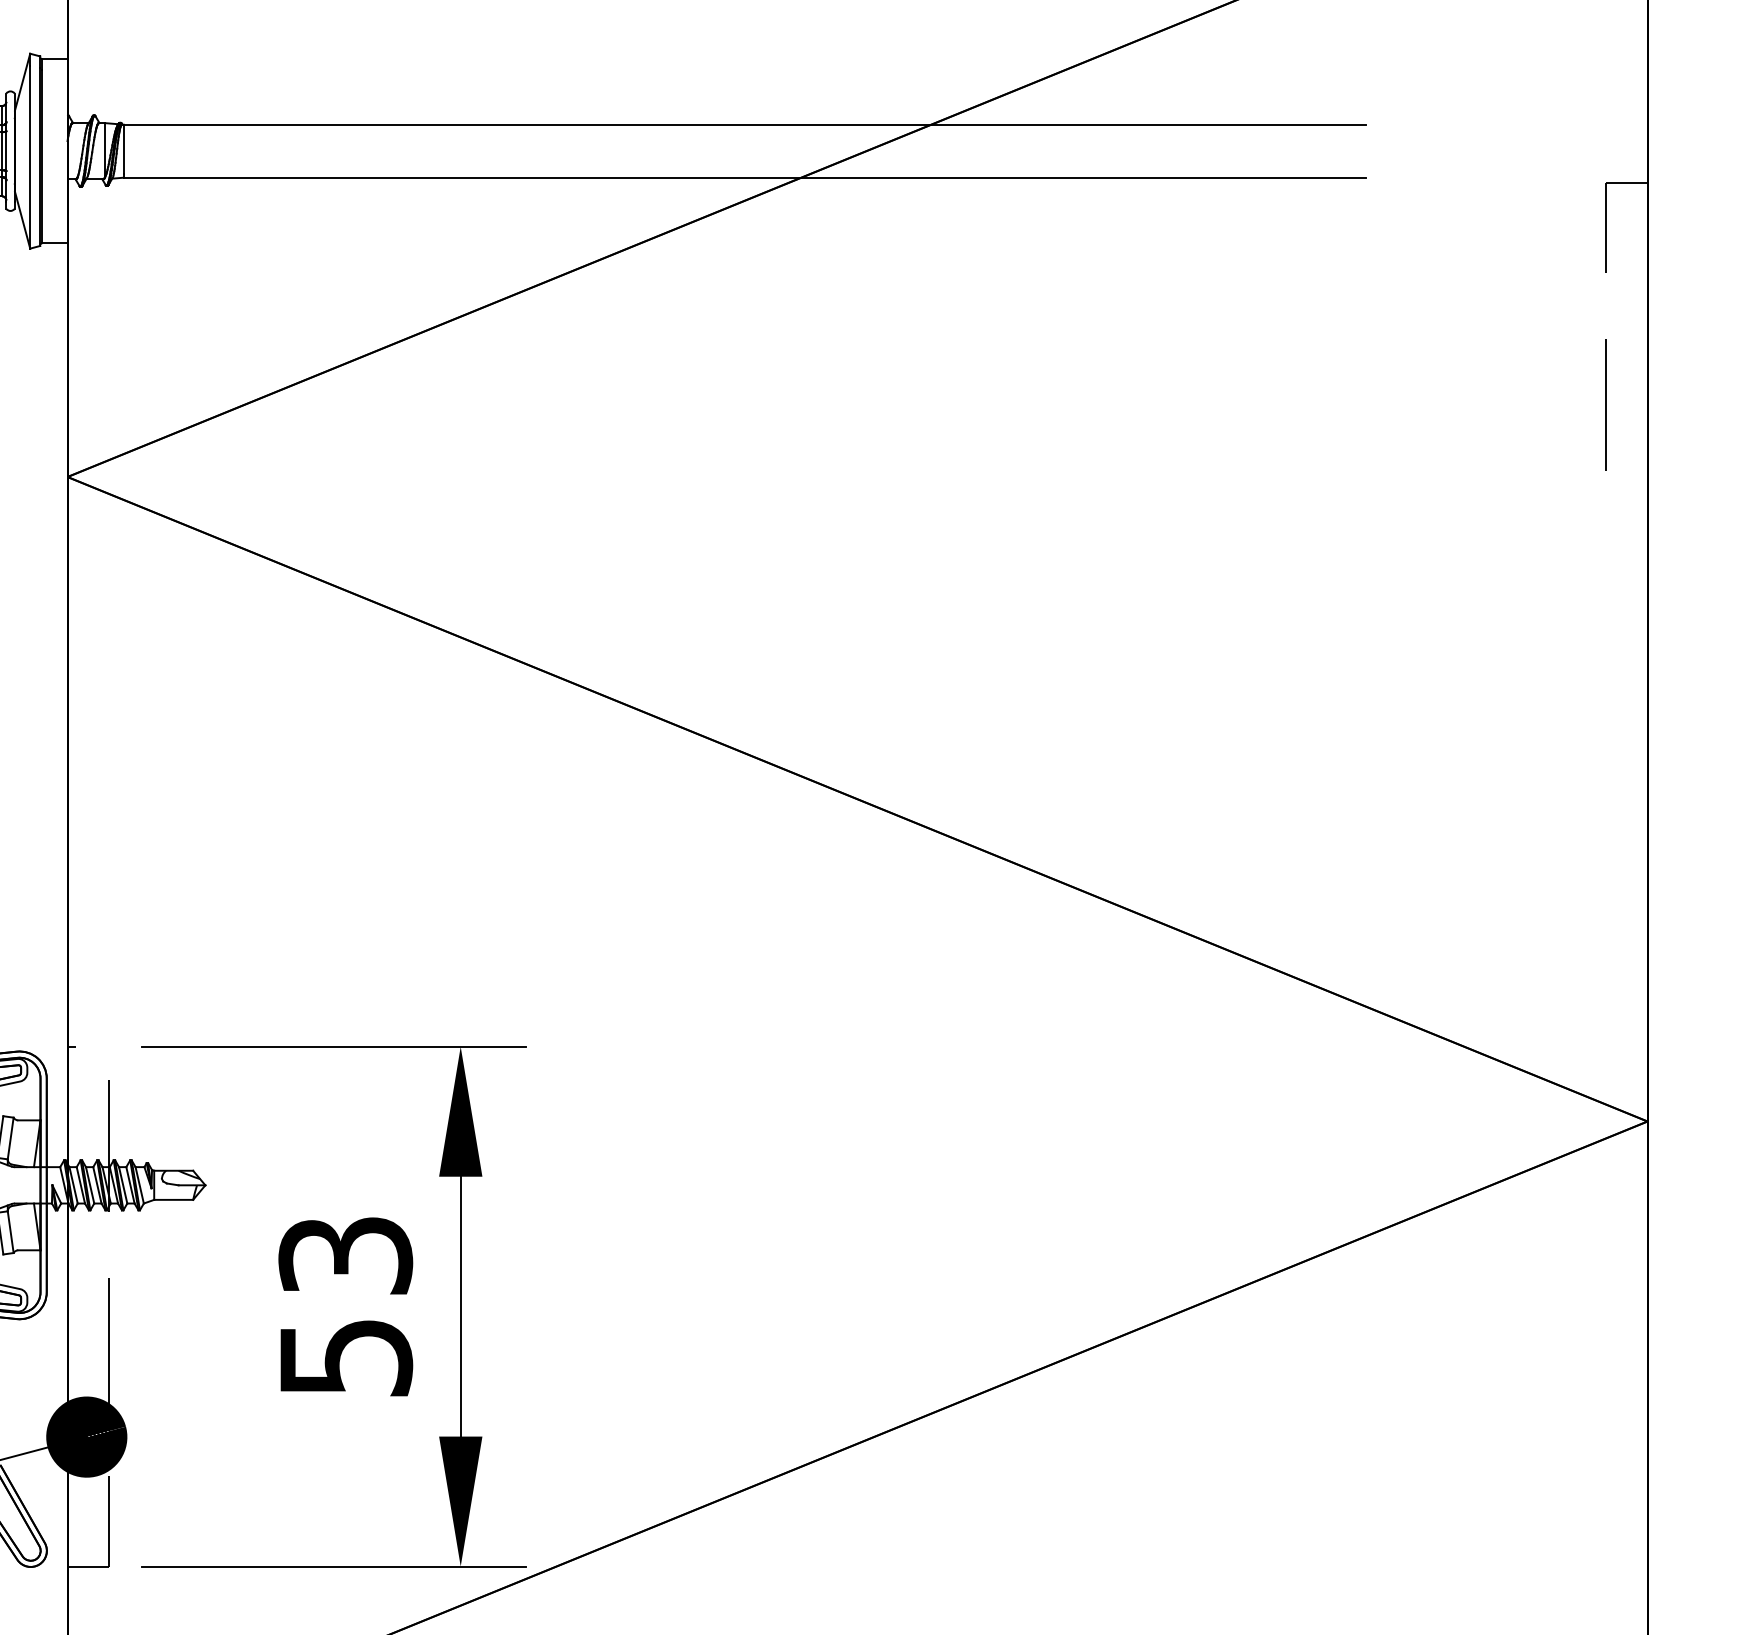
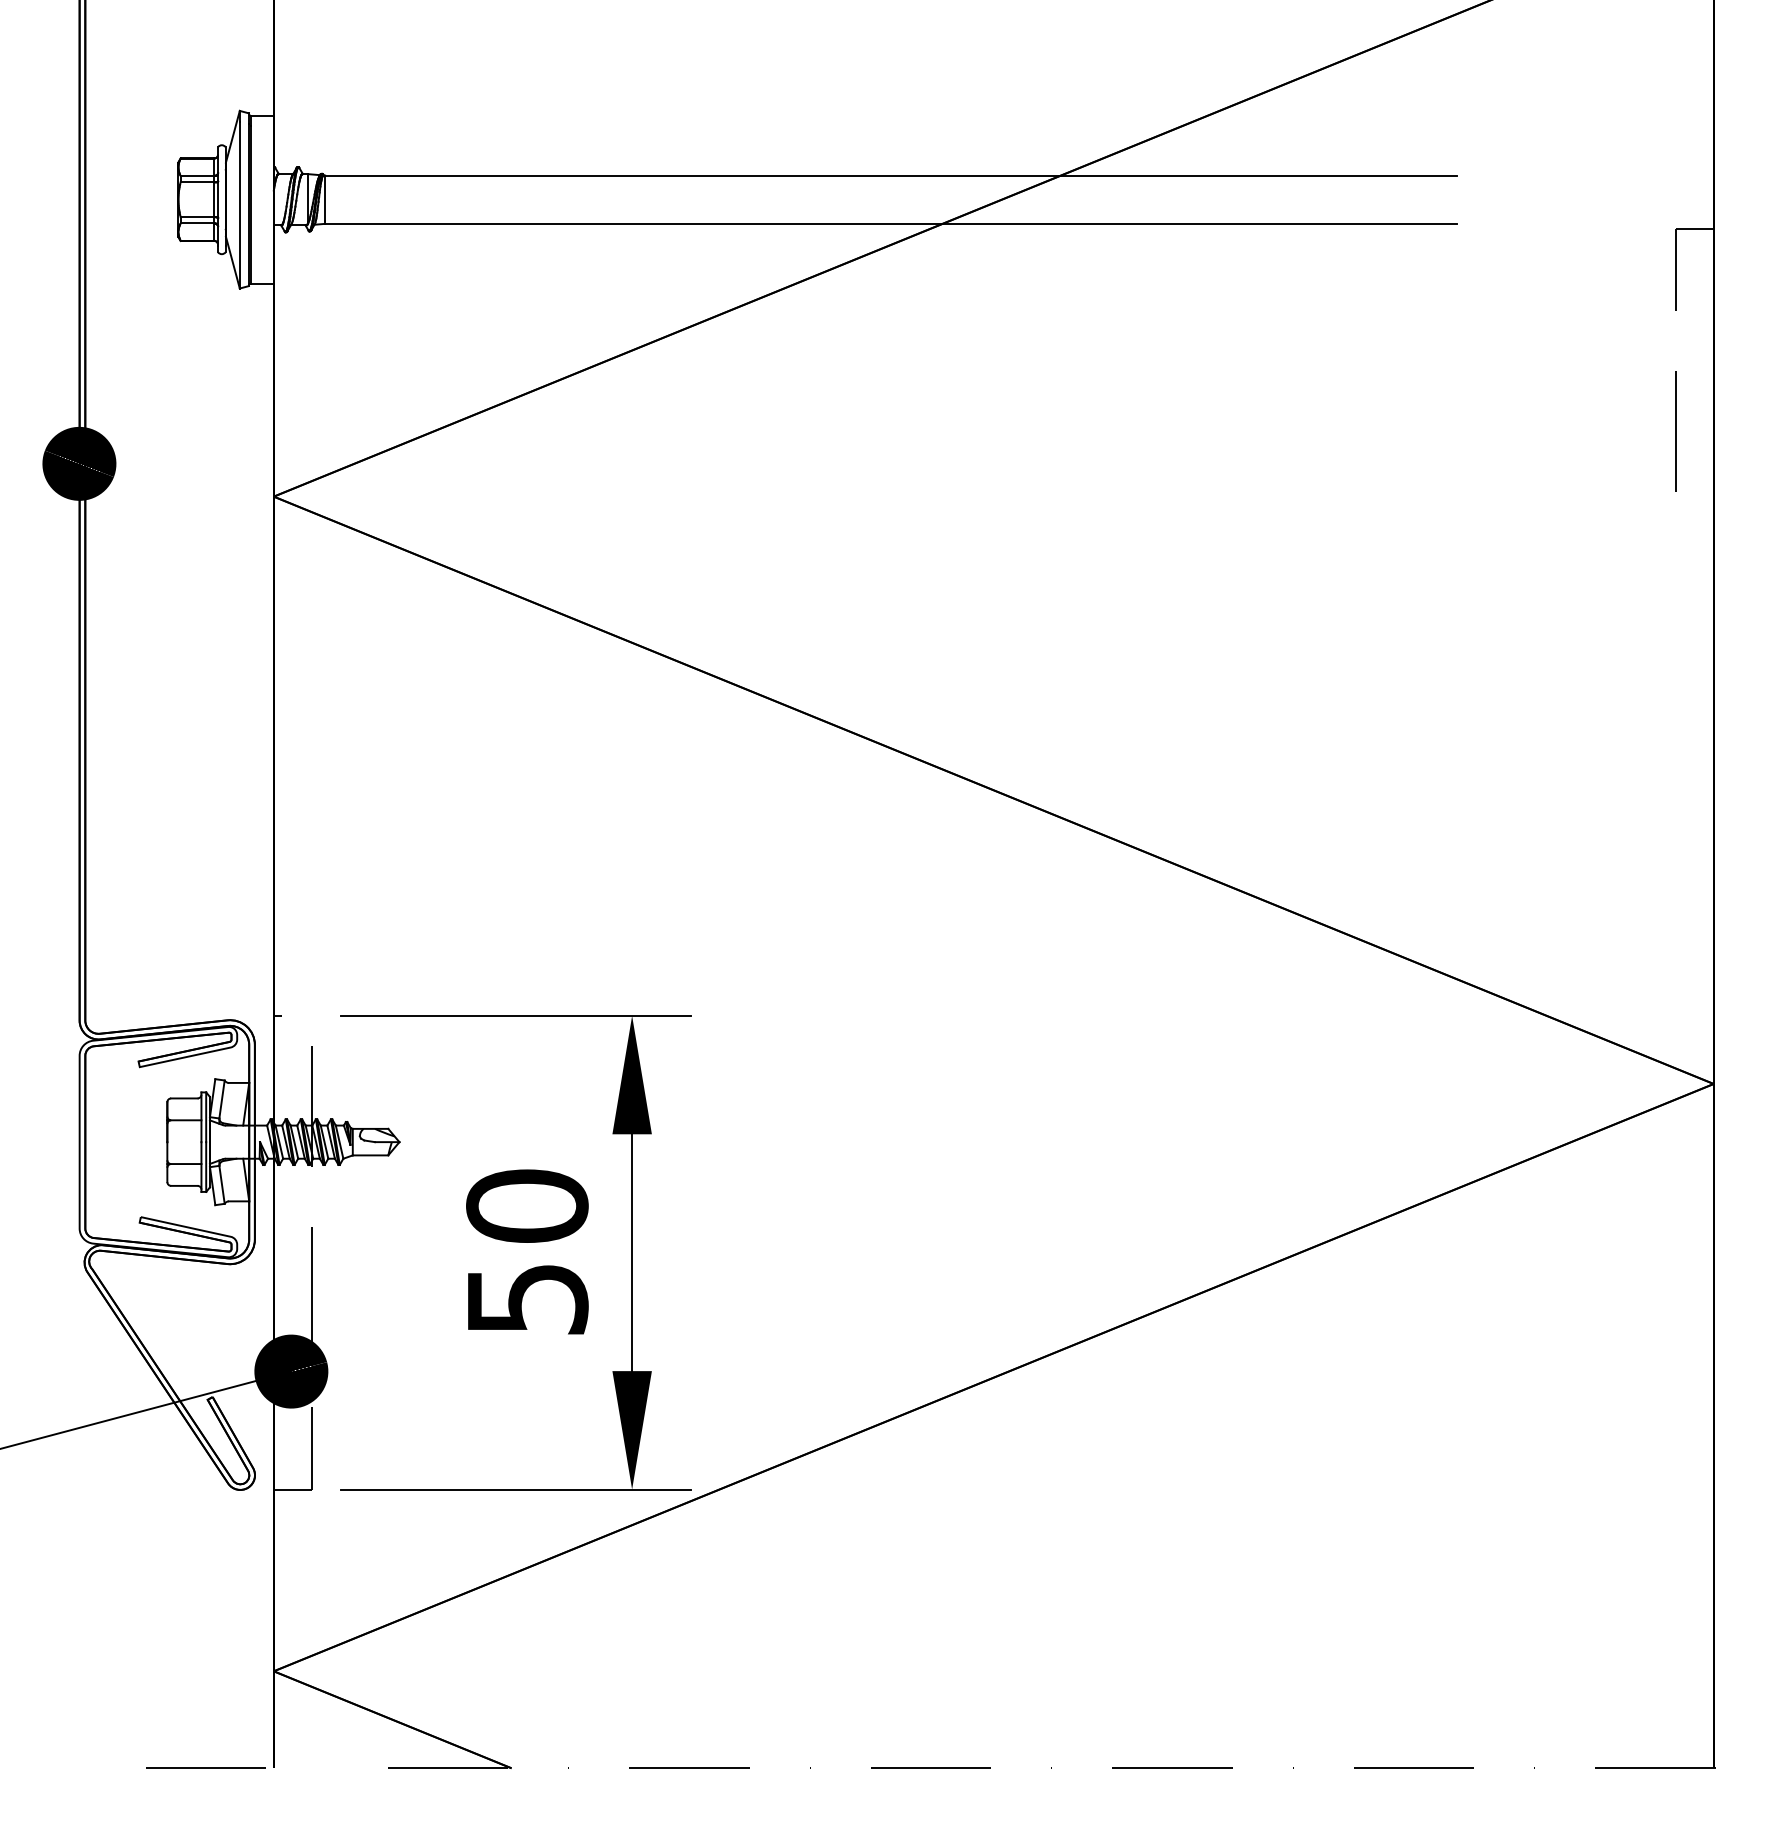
text: (345, 1254) -> (527, 1205), 53 -> 50

